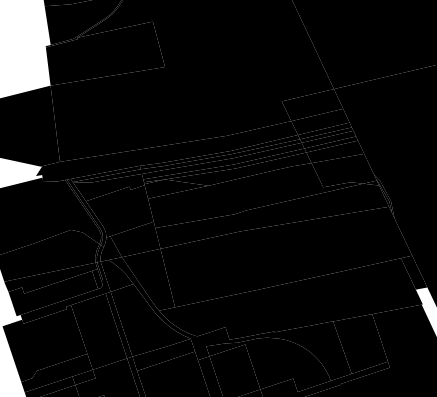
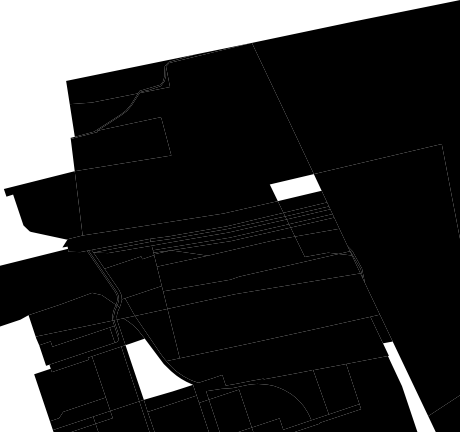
fill: (312, 104) -> (295, 187), removed
fill: (151, 319) -> (159, 368), removed

